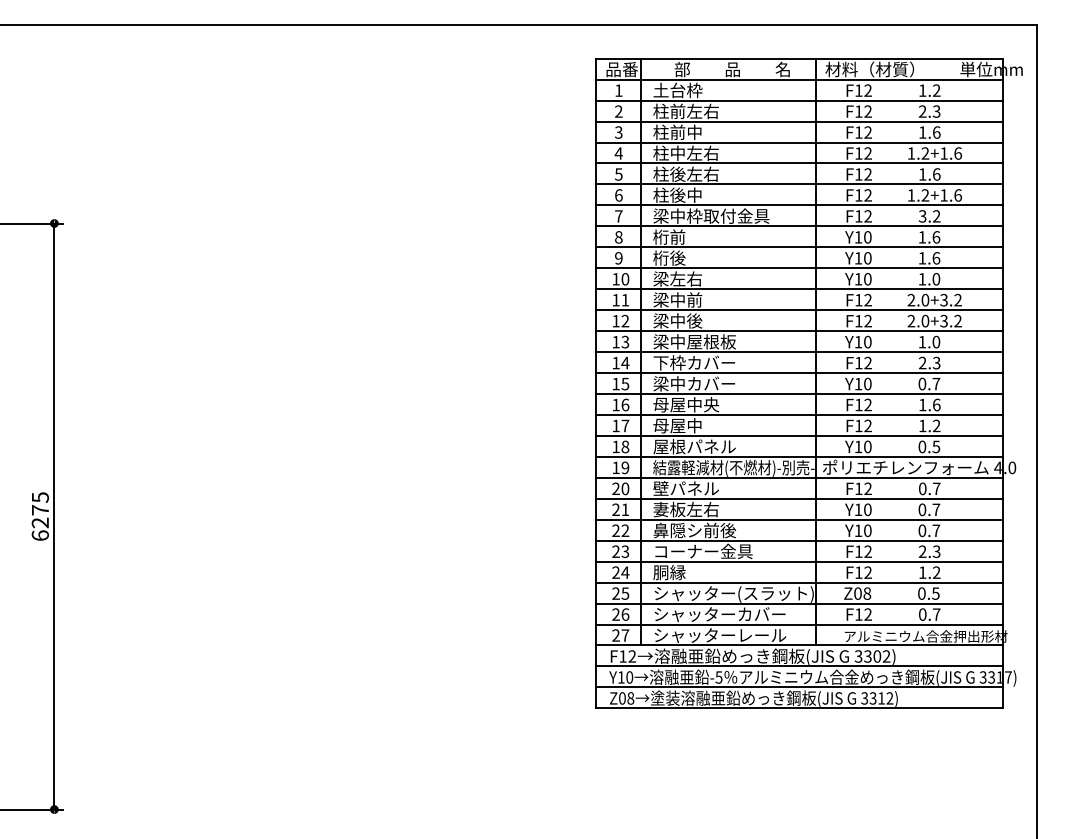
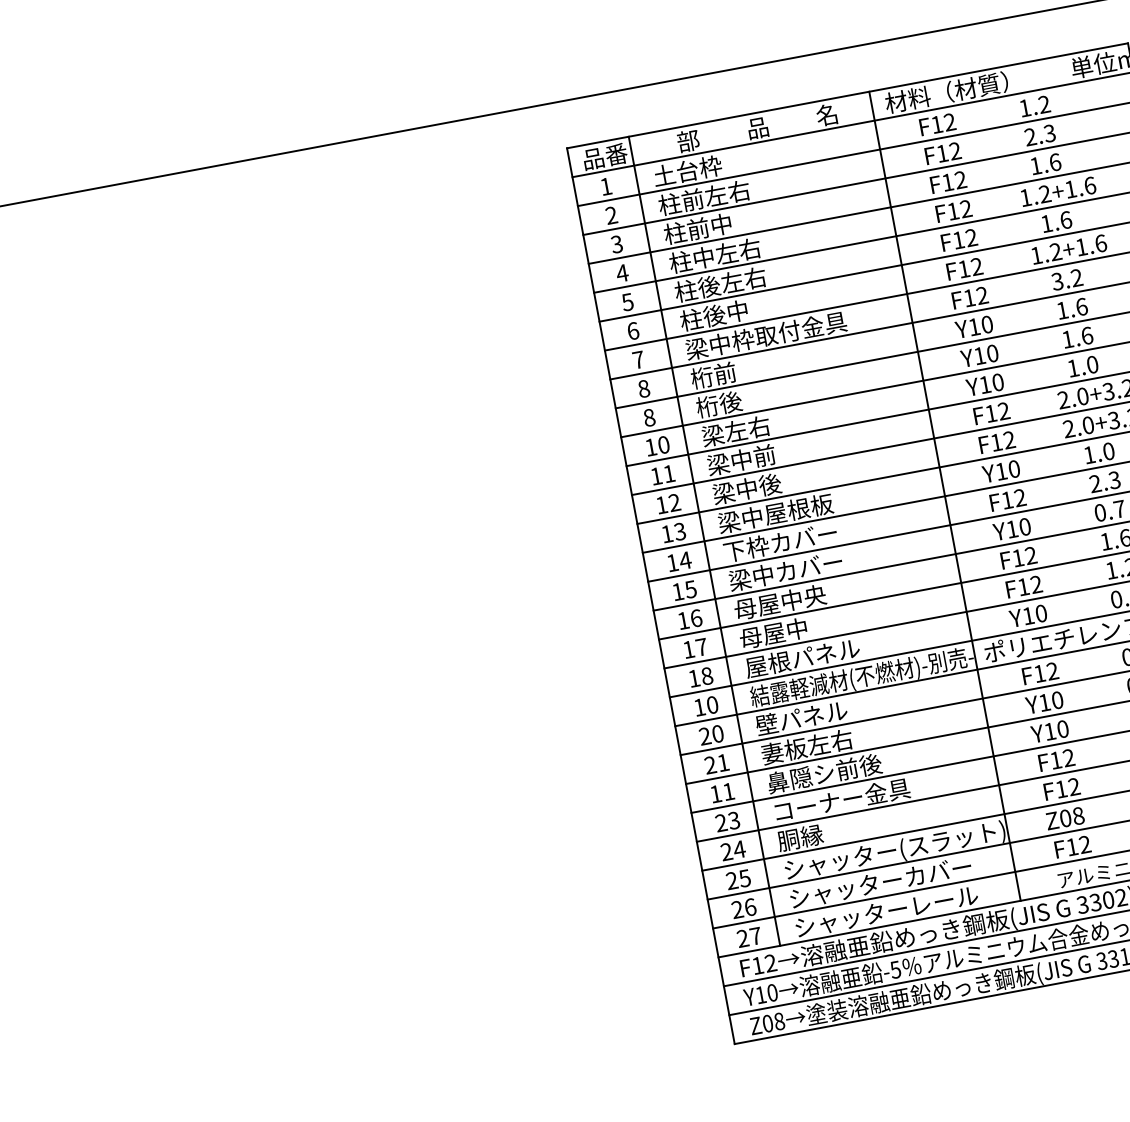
text: (618, 258) -> (649, 418), 9 -> 8
text: (625, 467) -> (712, 704), 19 -> 10
text: (620, 530) -> (721, 792), 22 -> 11

